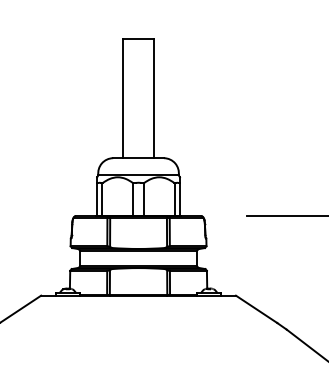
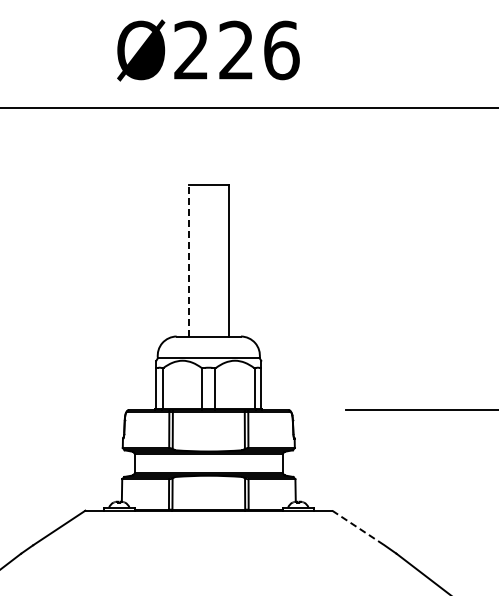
line: (122, 98) -> (188, 260), solid -> dashed
line: (256, 309) -> (358, 528), solid -> dashed

